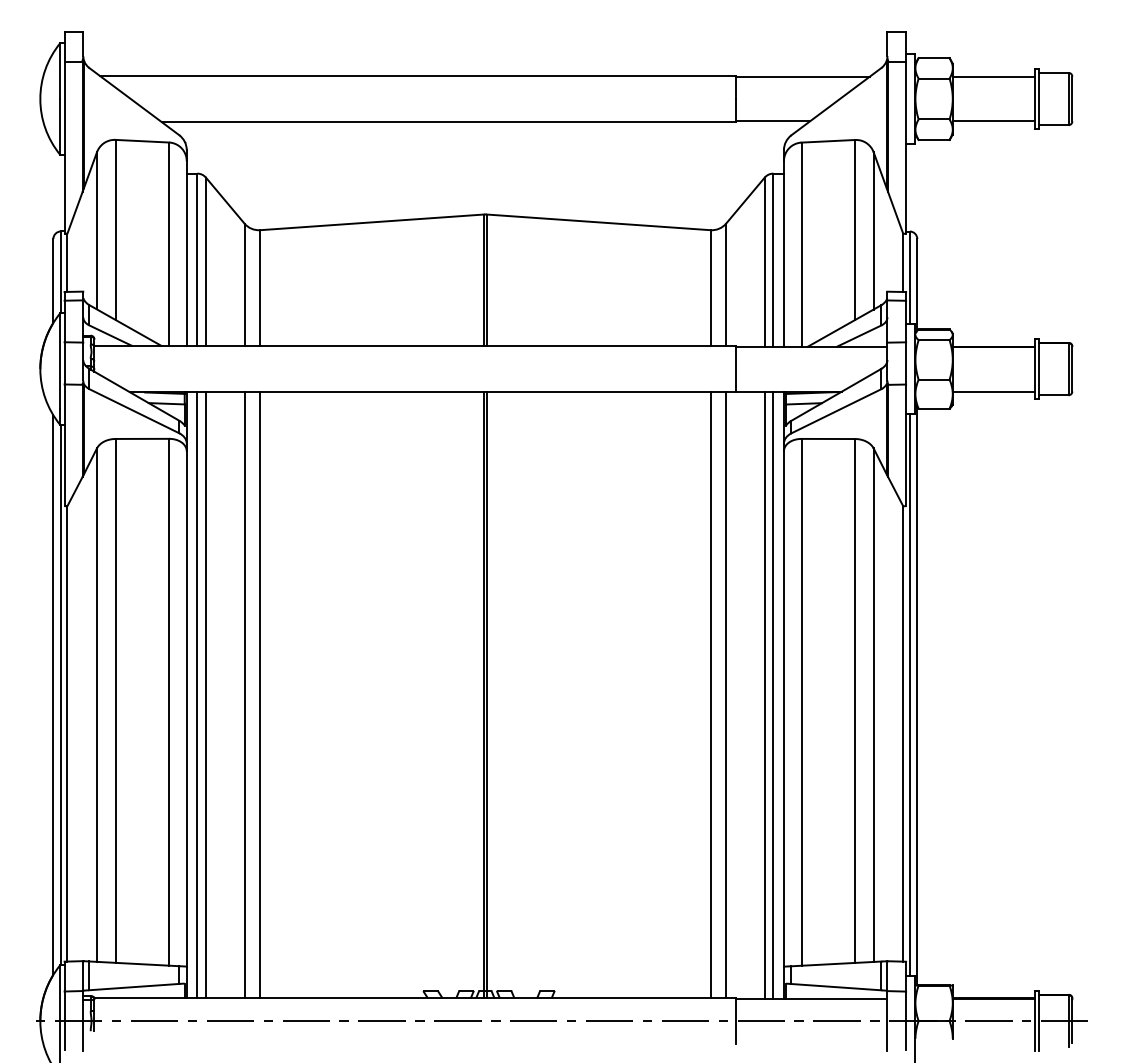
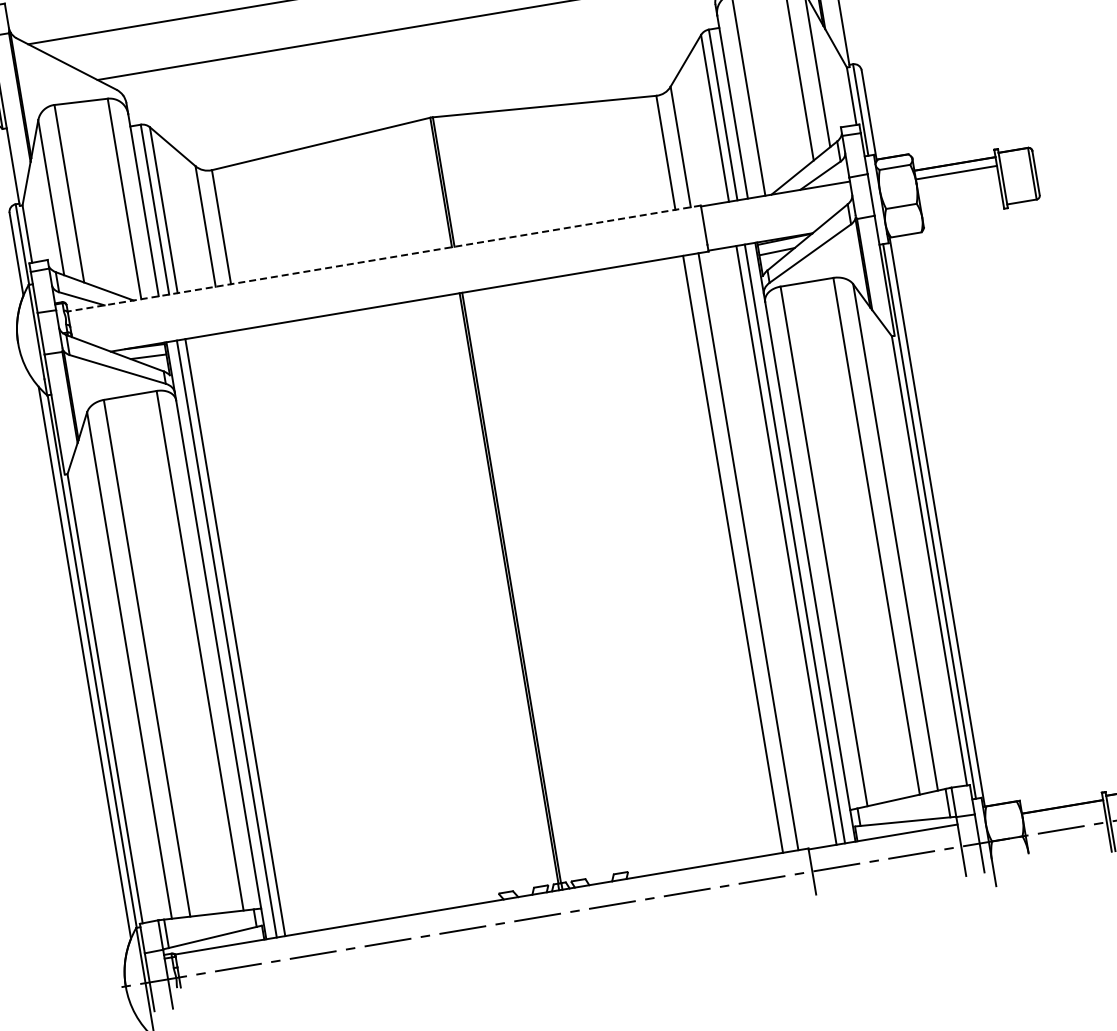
line: (415, 345) -> (384, 258), solid -> dashed
line: (993, 391) -> (956, 172), moved
line: (244, 694) -> (273, 630), removed
line: (260, 694) -> (289, 628), removed

